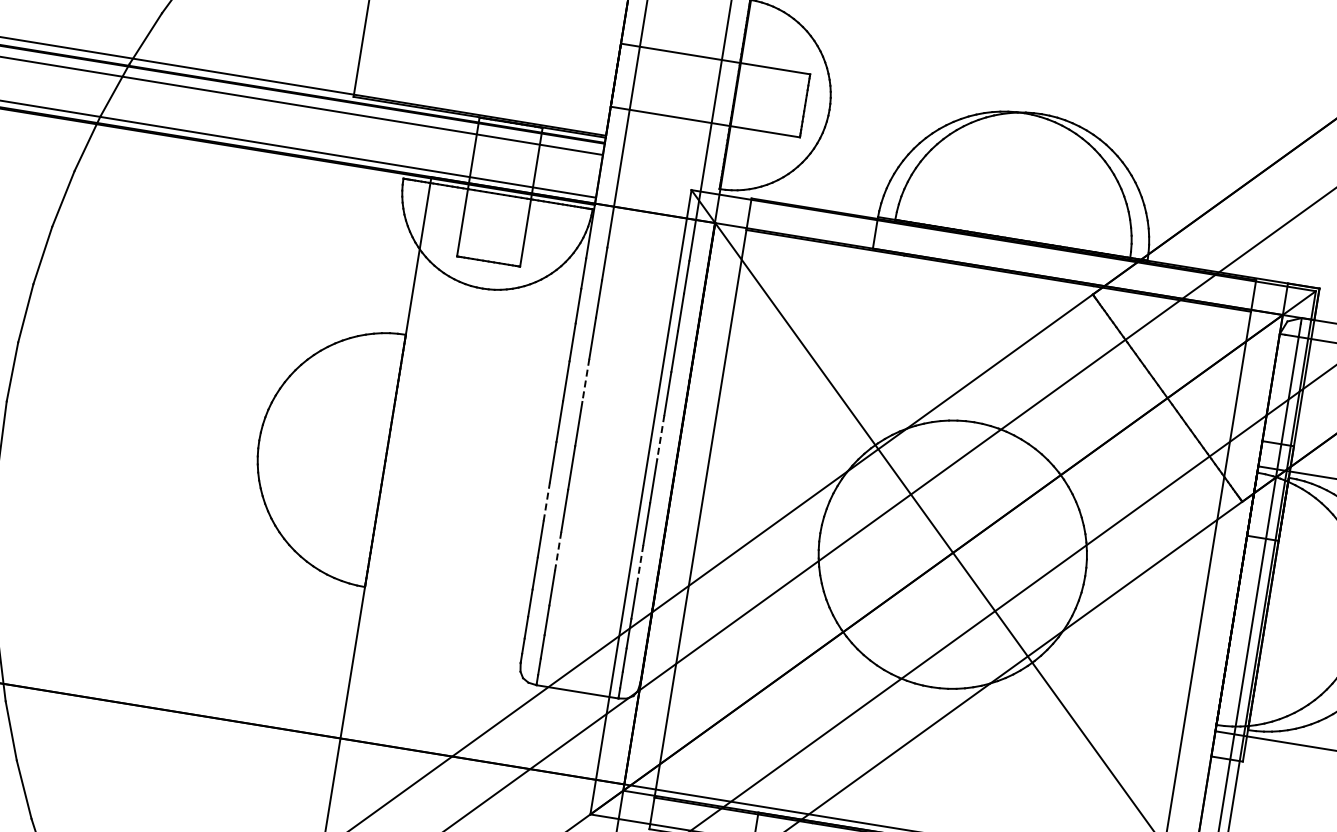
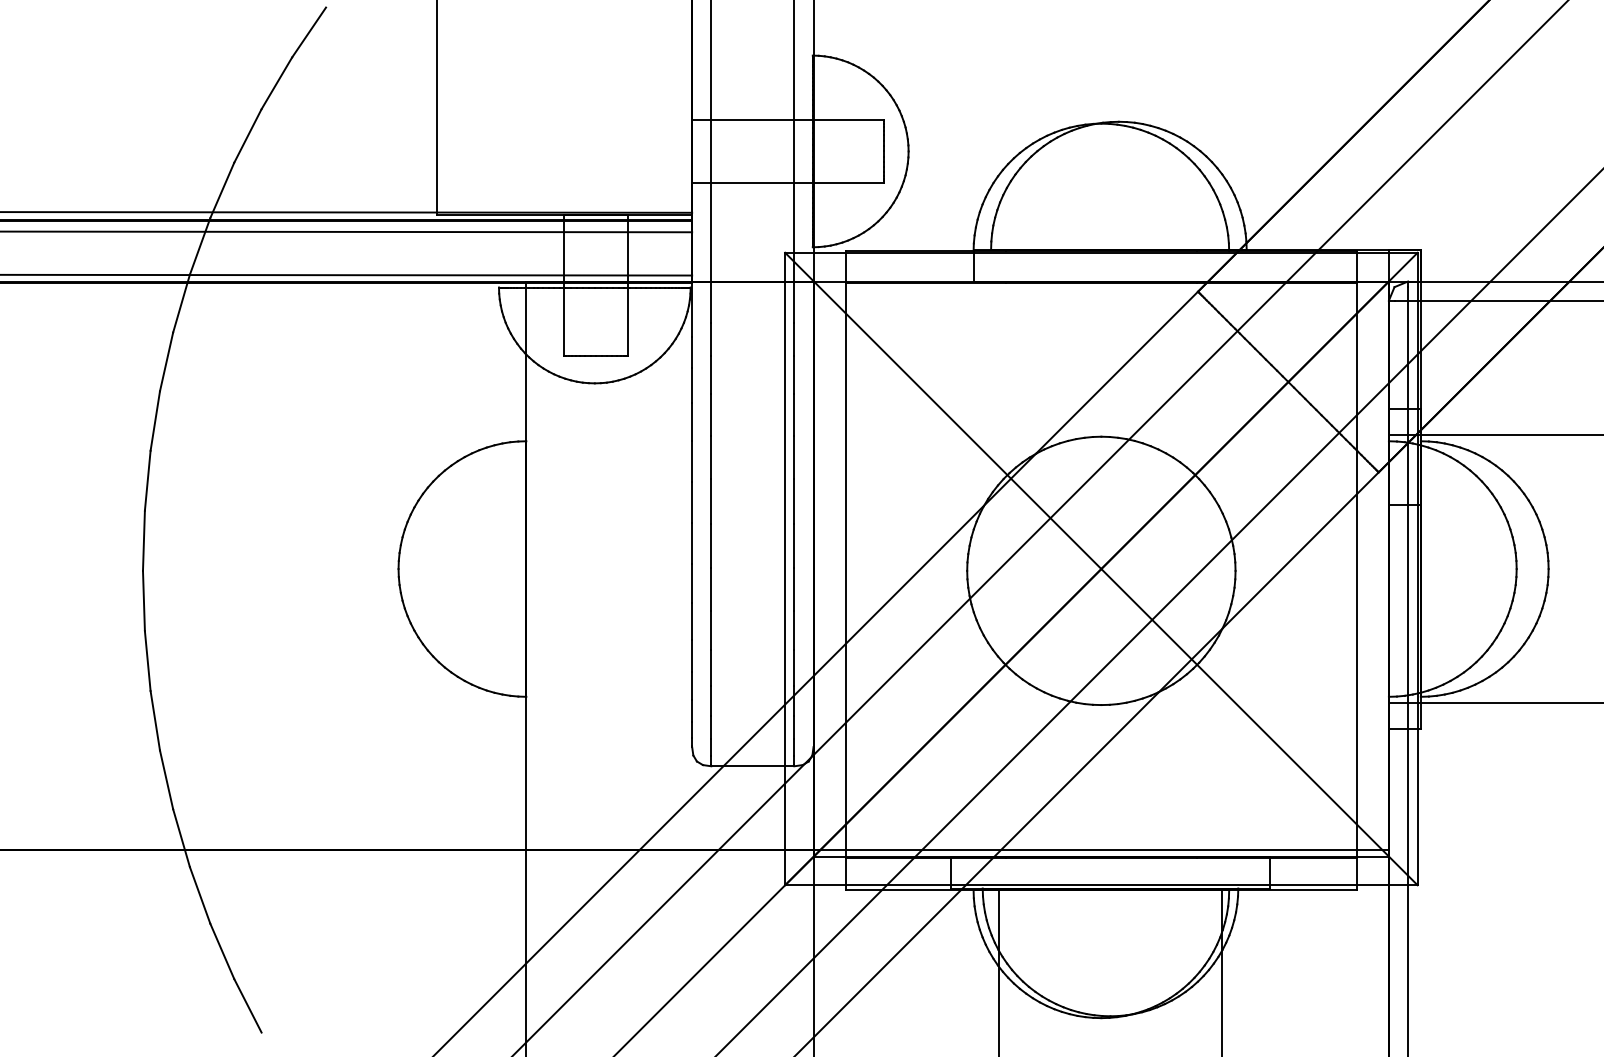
line: (586, 380) -> (711, 457), dashed -> solid
line: (660, 438) -> (794, 502), dashed -> solid
line: (547, 501) -> (692, 583), dashed -> solid
line: (558, 551) -> (711, 630), dashed -> solid
line: (640, 564) -> (794, 630), dashed -> solid

